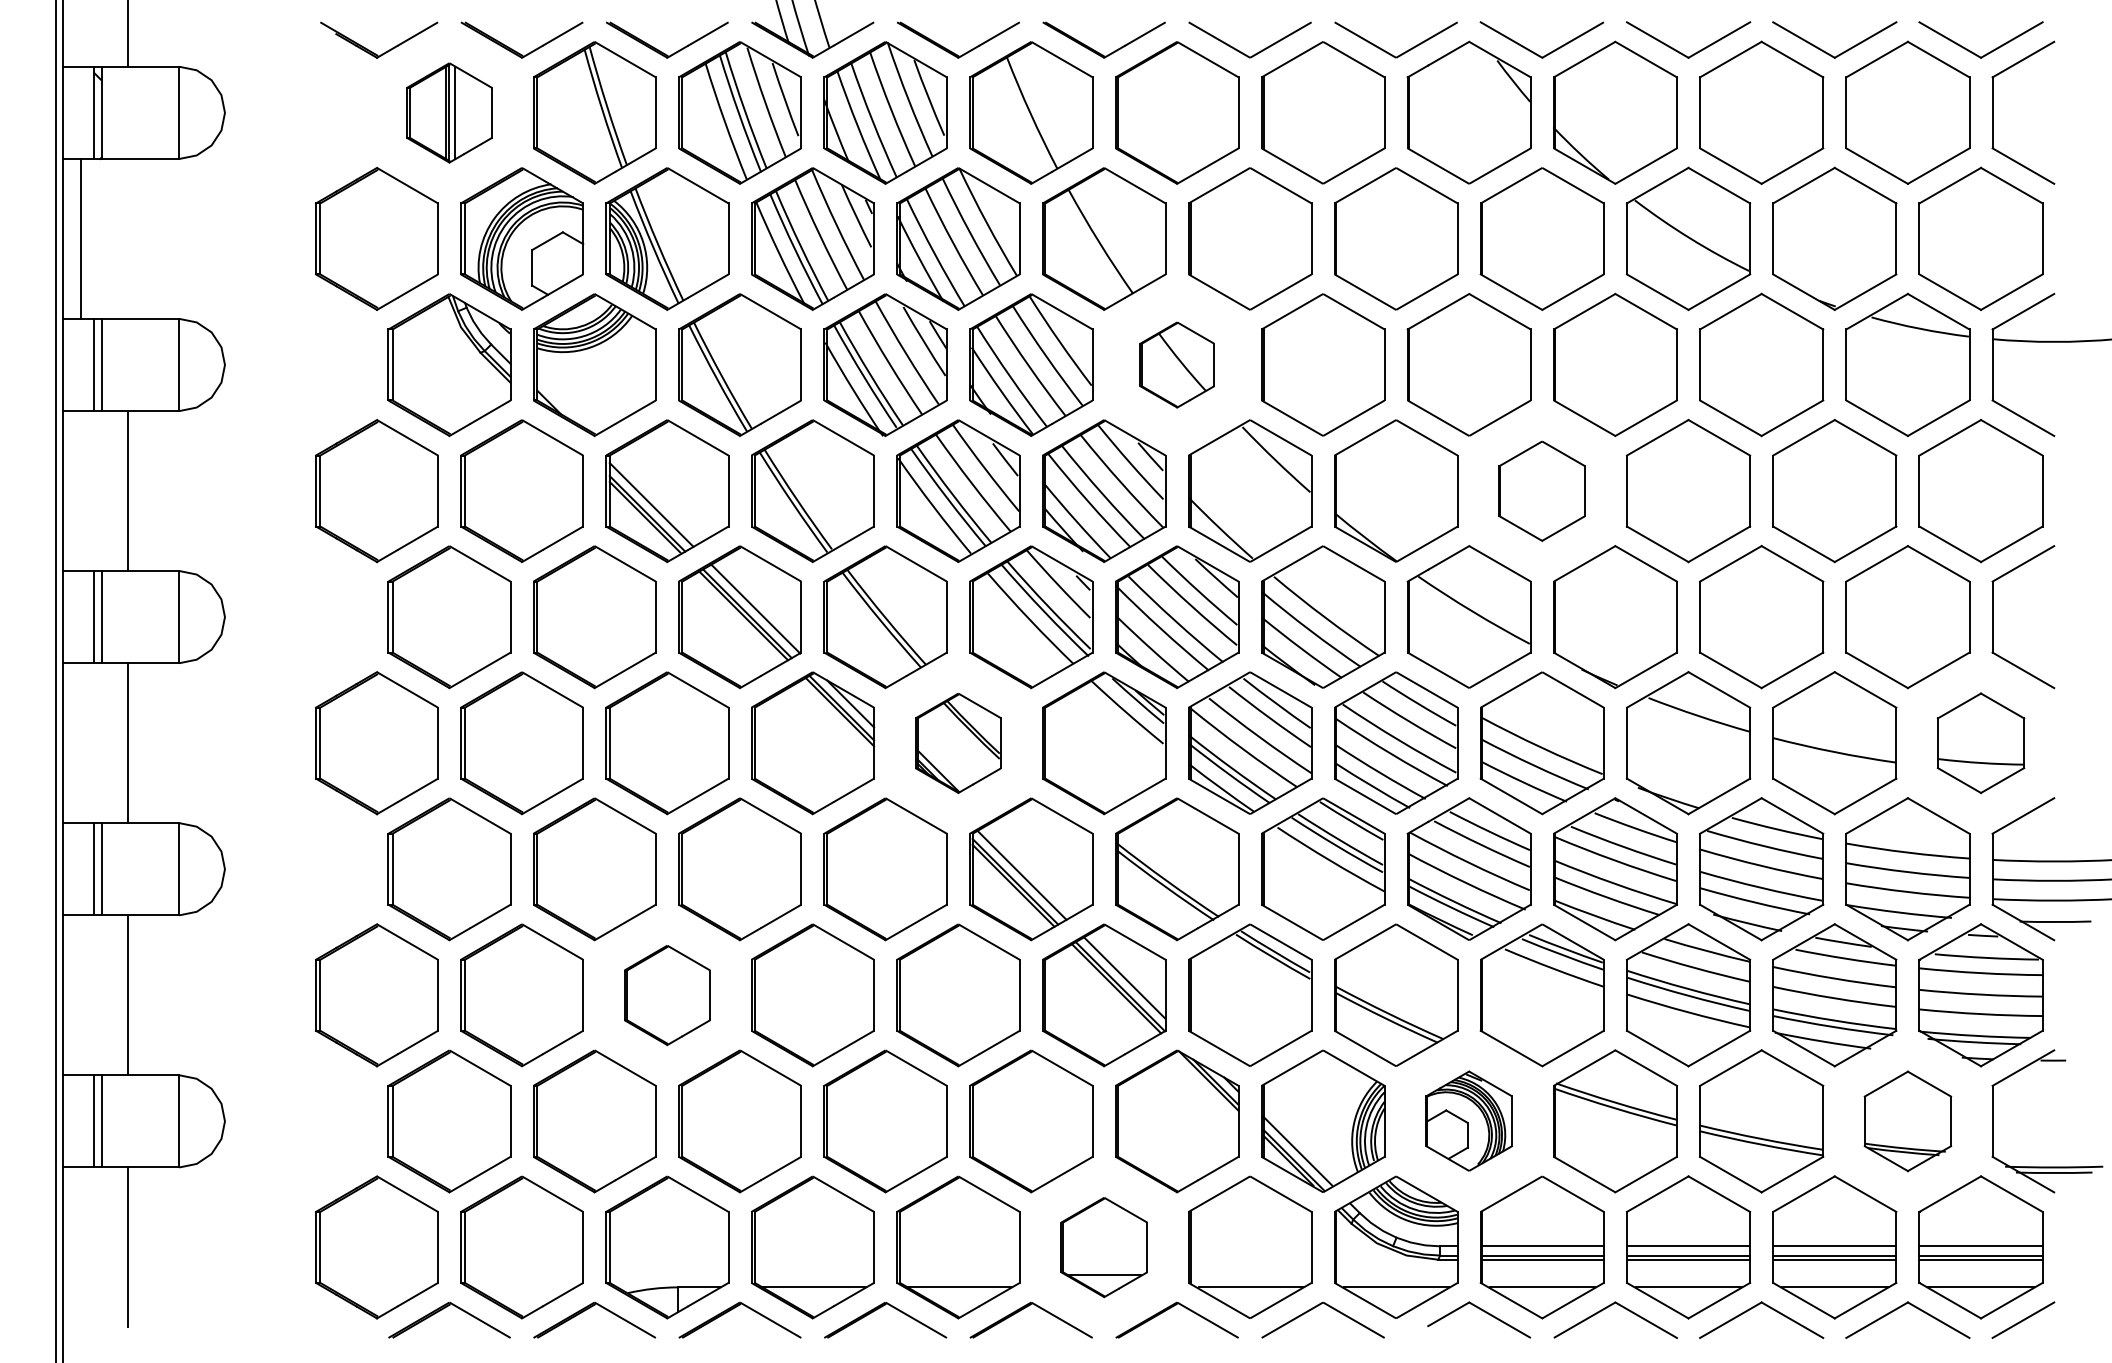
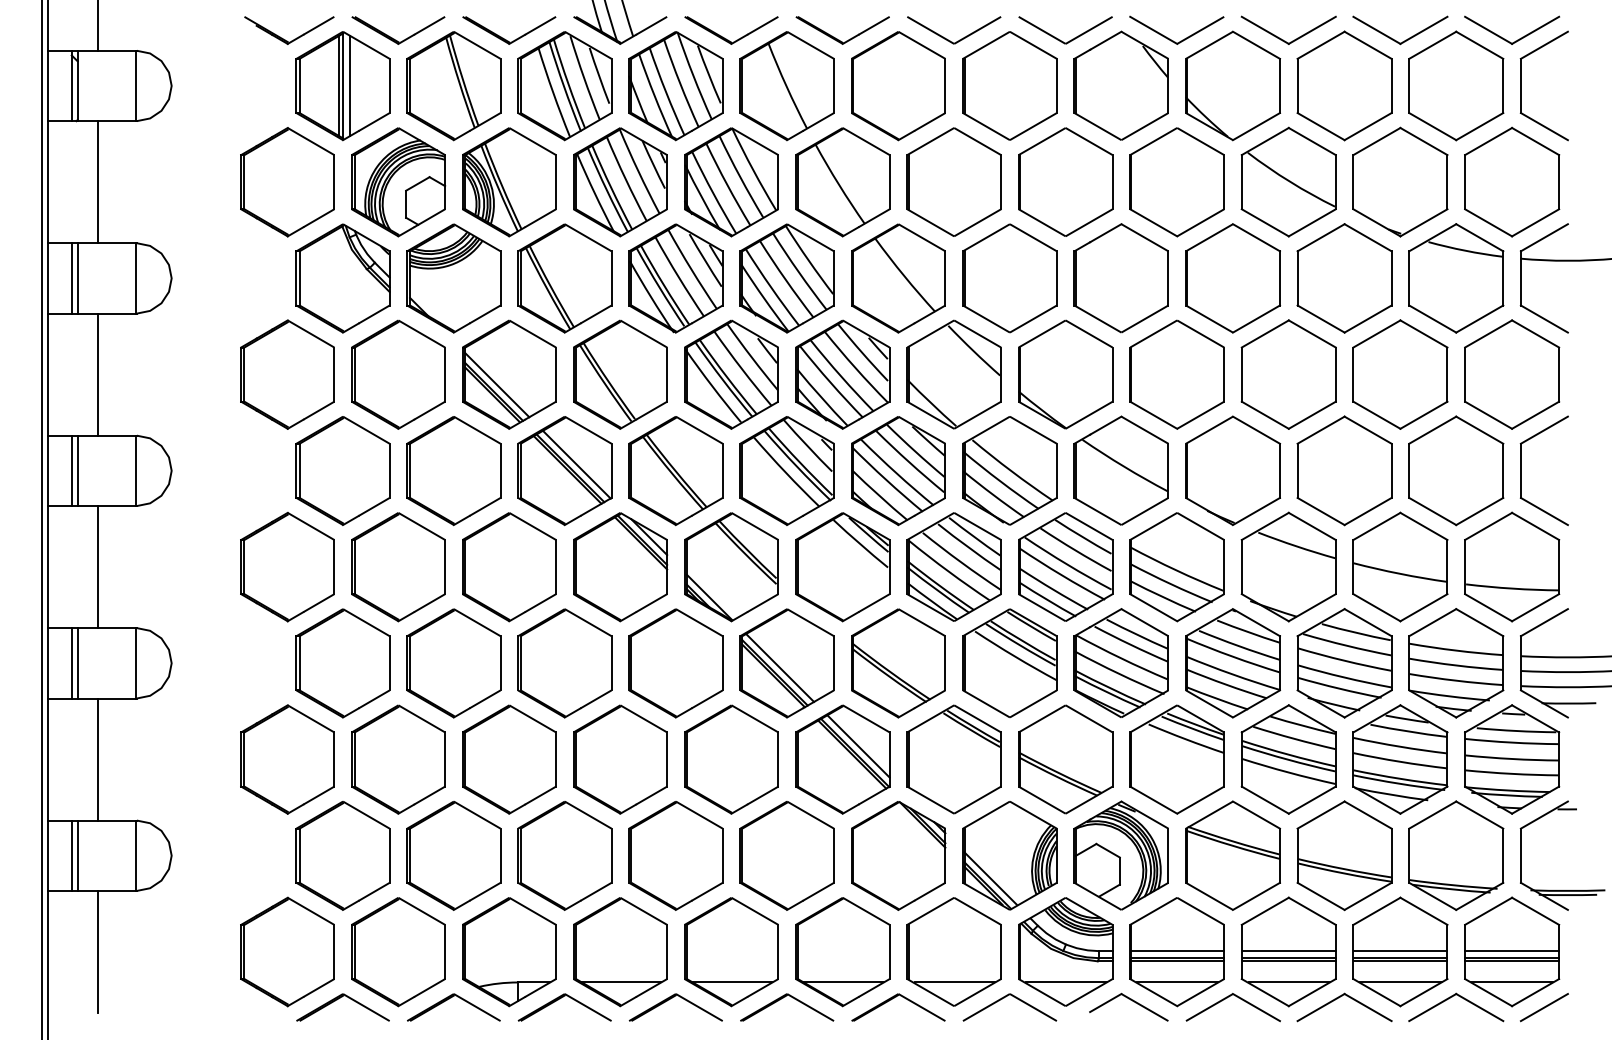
part: (449, 112) -> (343, 85), size x1.43
line: (81, 238) -> (98, 181), moved
part: (1177, 364) -> (898, 278), size x1.67
part: (1541, 491) -> (1176, 374), size x1.43
part: (958, 743) -> (731, 567), size x1.43
part: (1980, 743) -> (1511, 567), size x1.43
part: (667, 995) -> (509, 759), size x1.43
part: (1468, 1120) -> (1120, 855), size x1.43
part: (1907, 1121) -> (1455, 855), size x1.43
part: (1104, 1247) -> (843, 952), size x1.43

